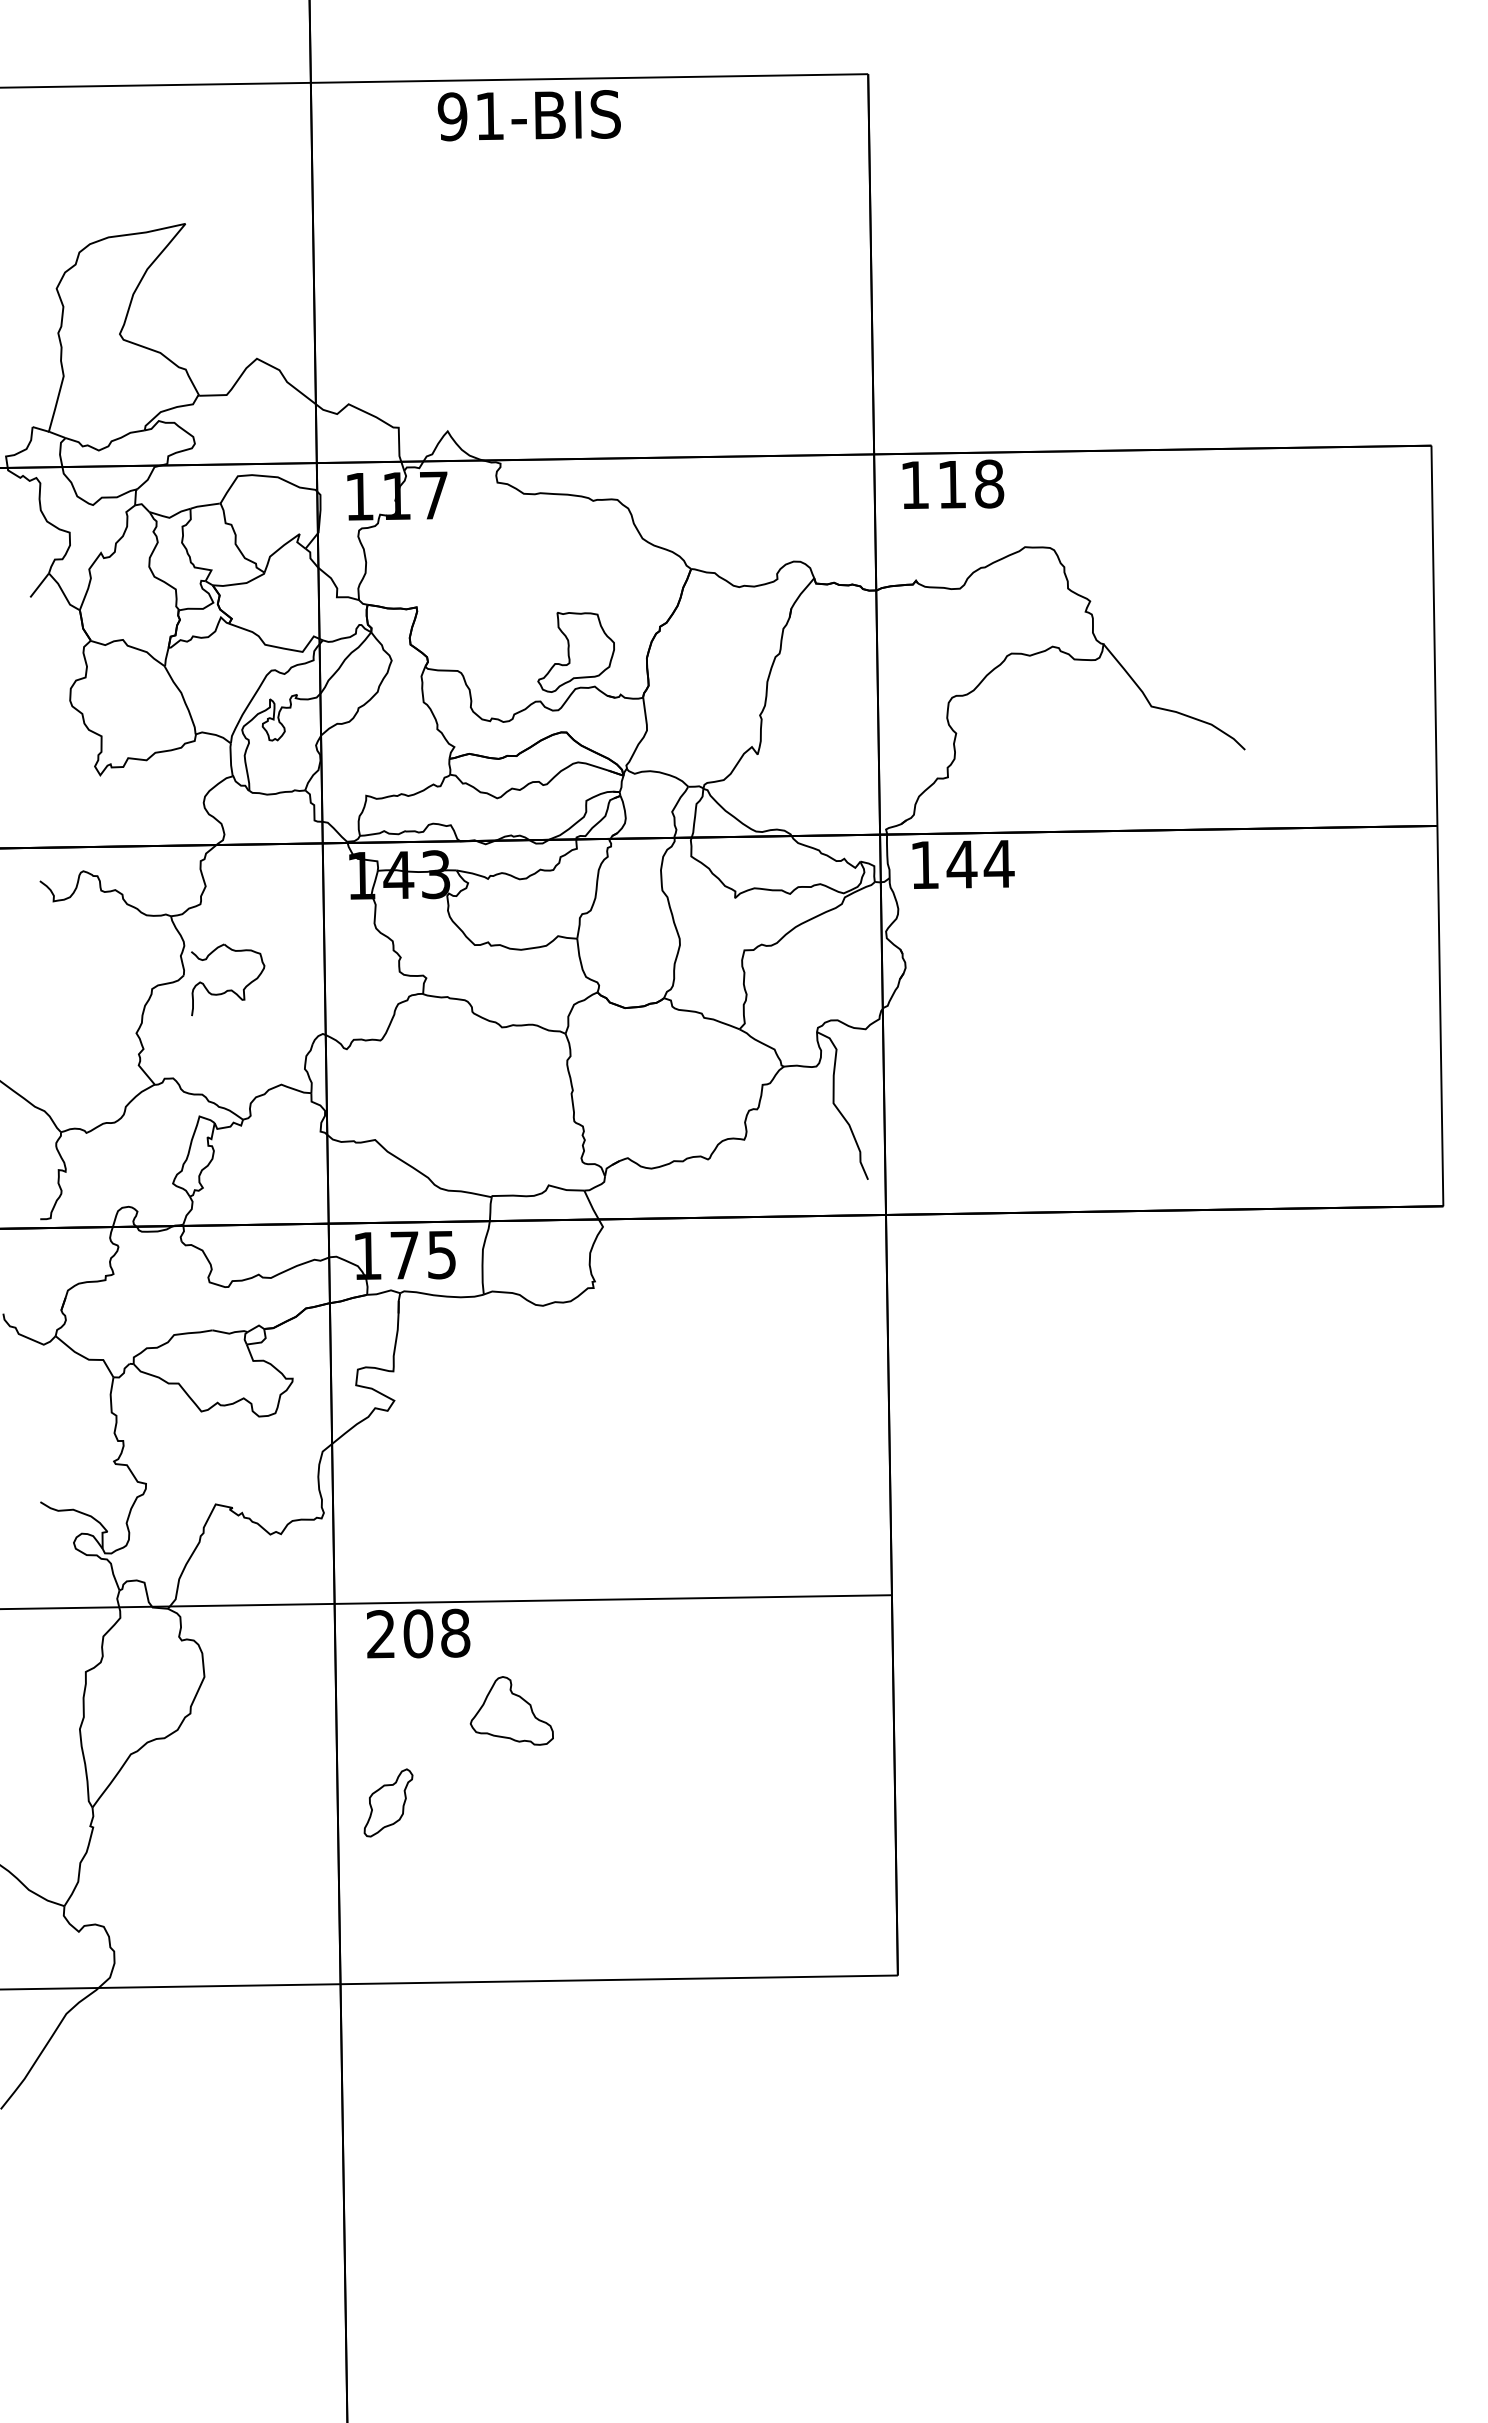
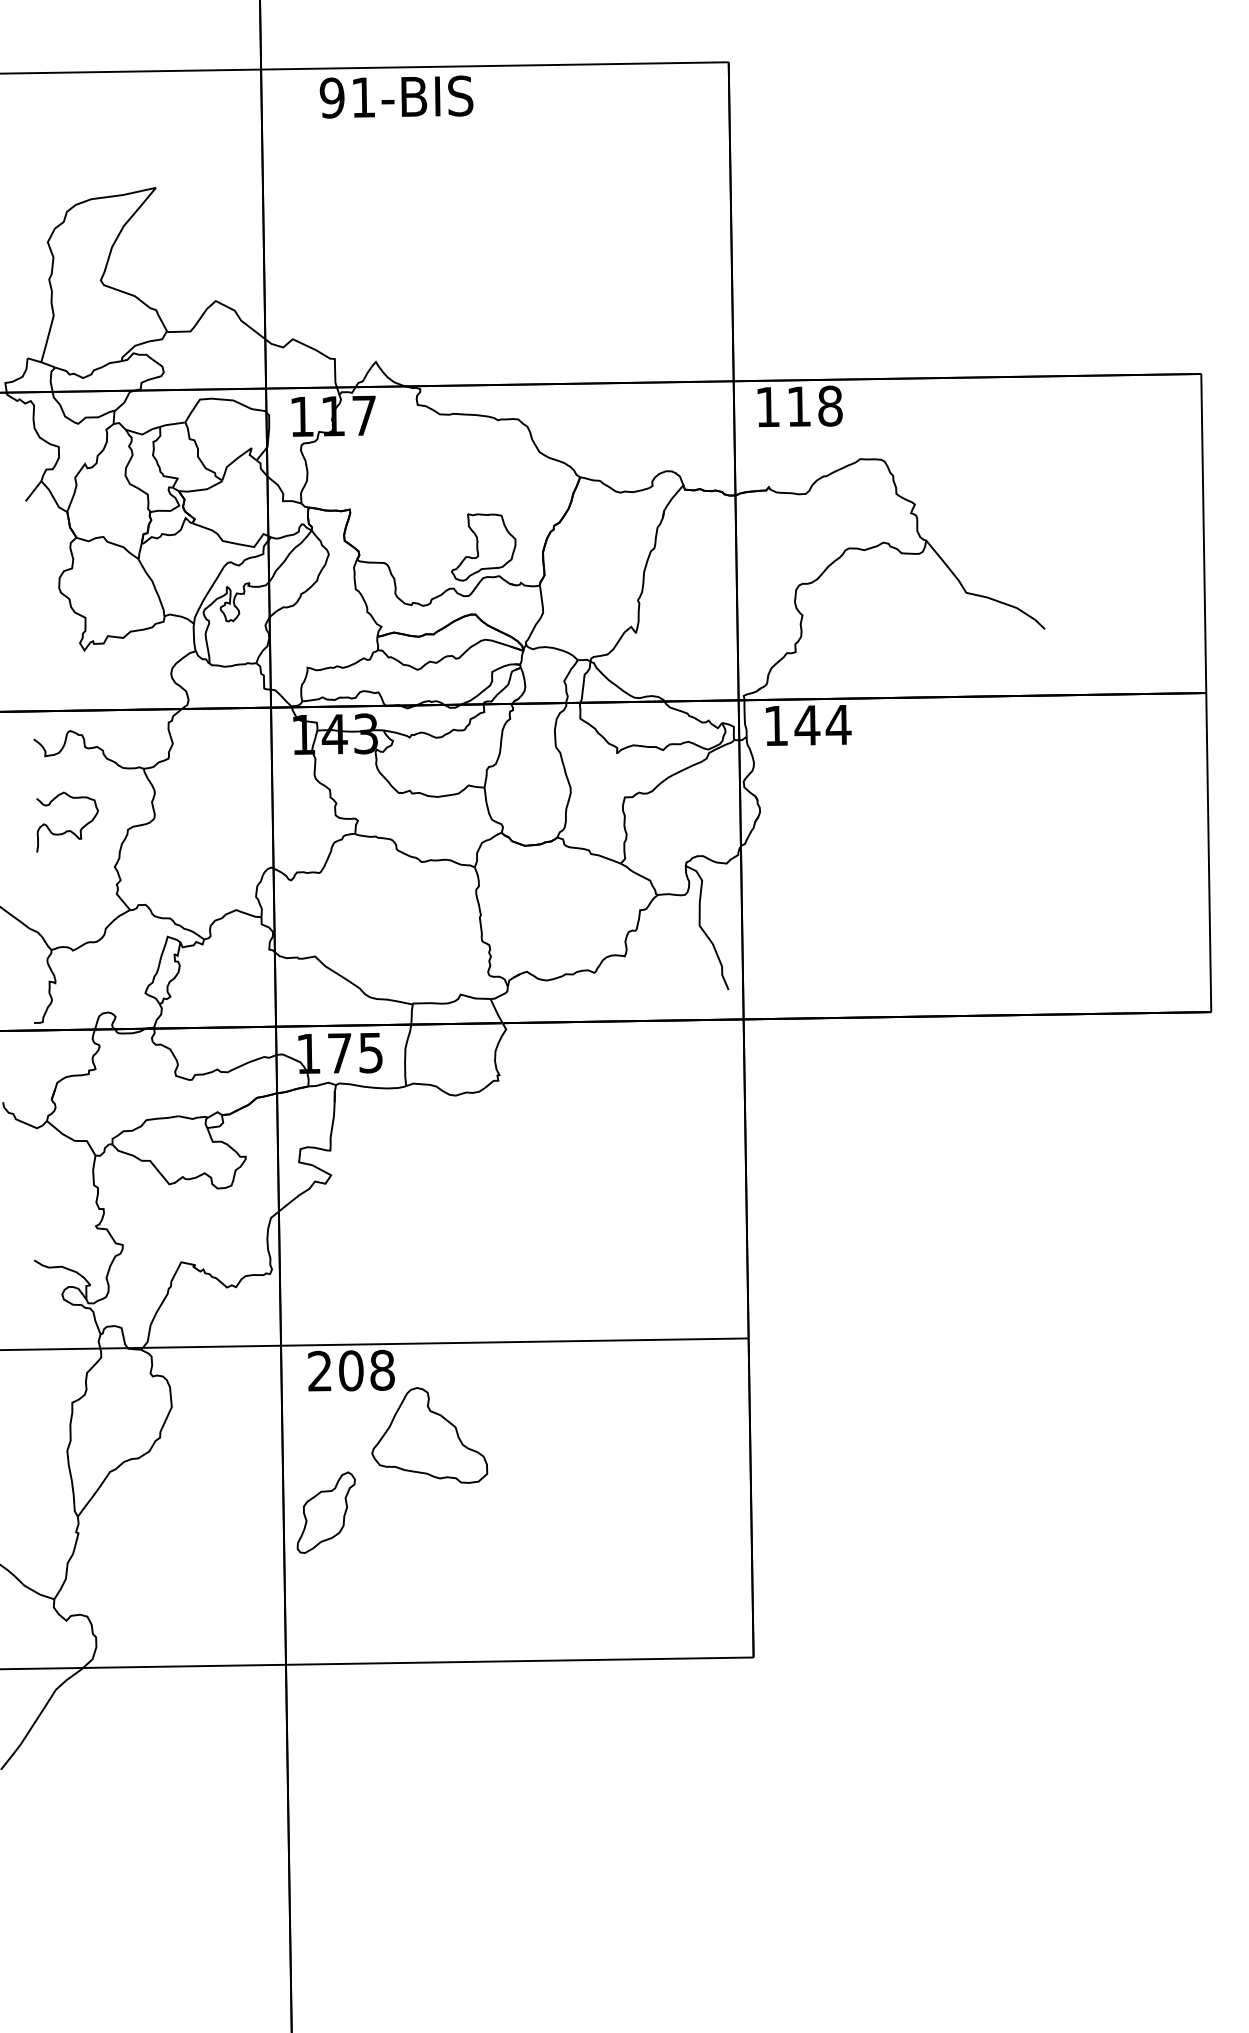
text: (528, 115) -> (395, 96), moved
part: (228, 989) -> (67, 830), moved
part: (511, 1710) -> (429, 1435), size x1.67
part: (388, 1802) -> (326, 1512), size x1.43

